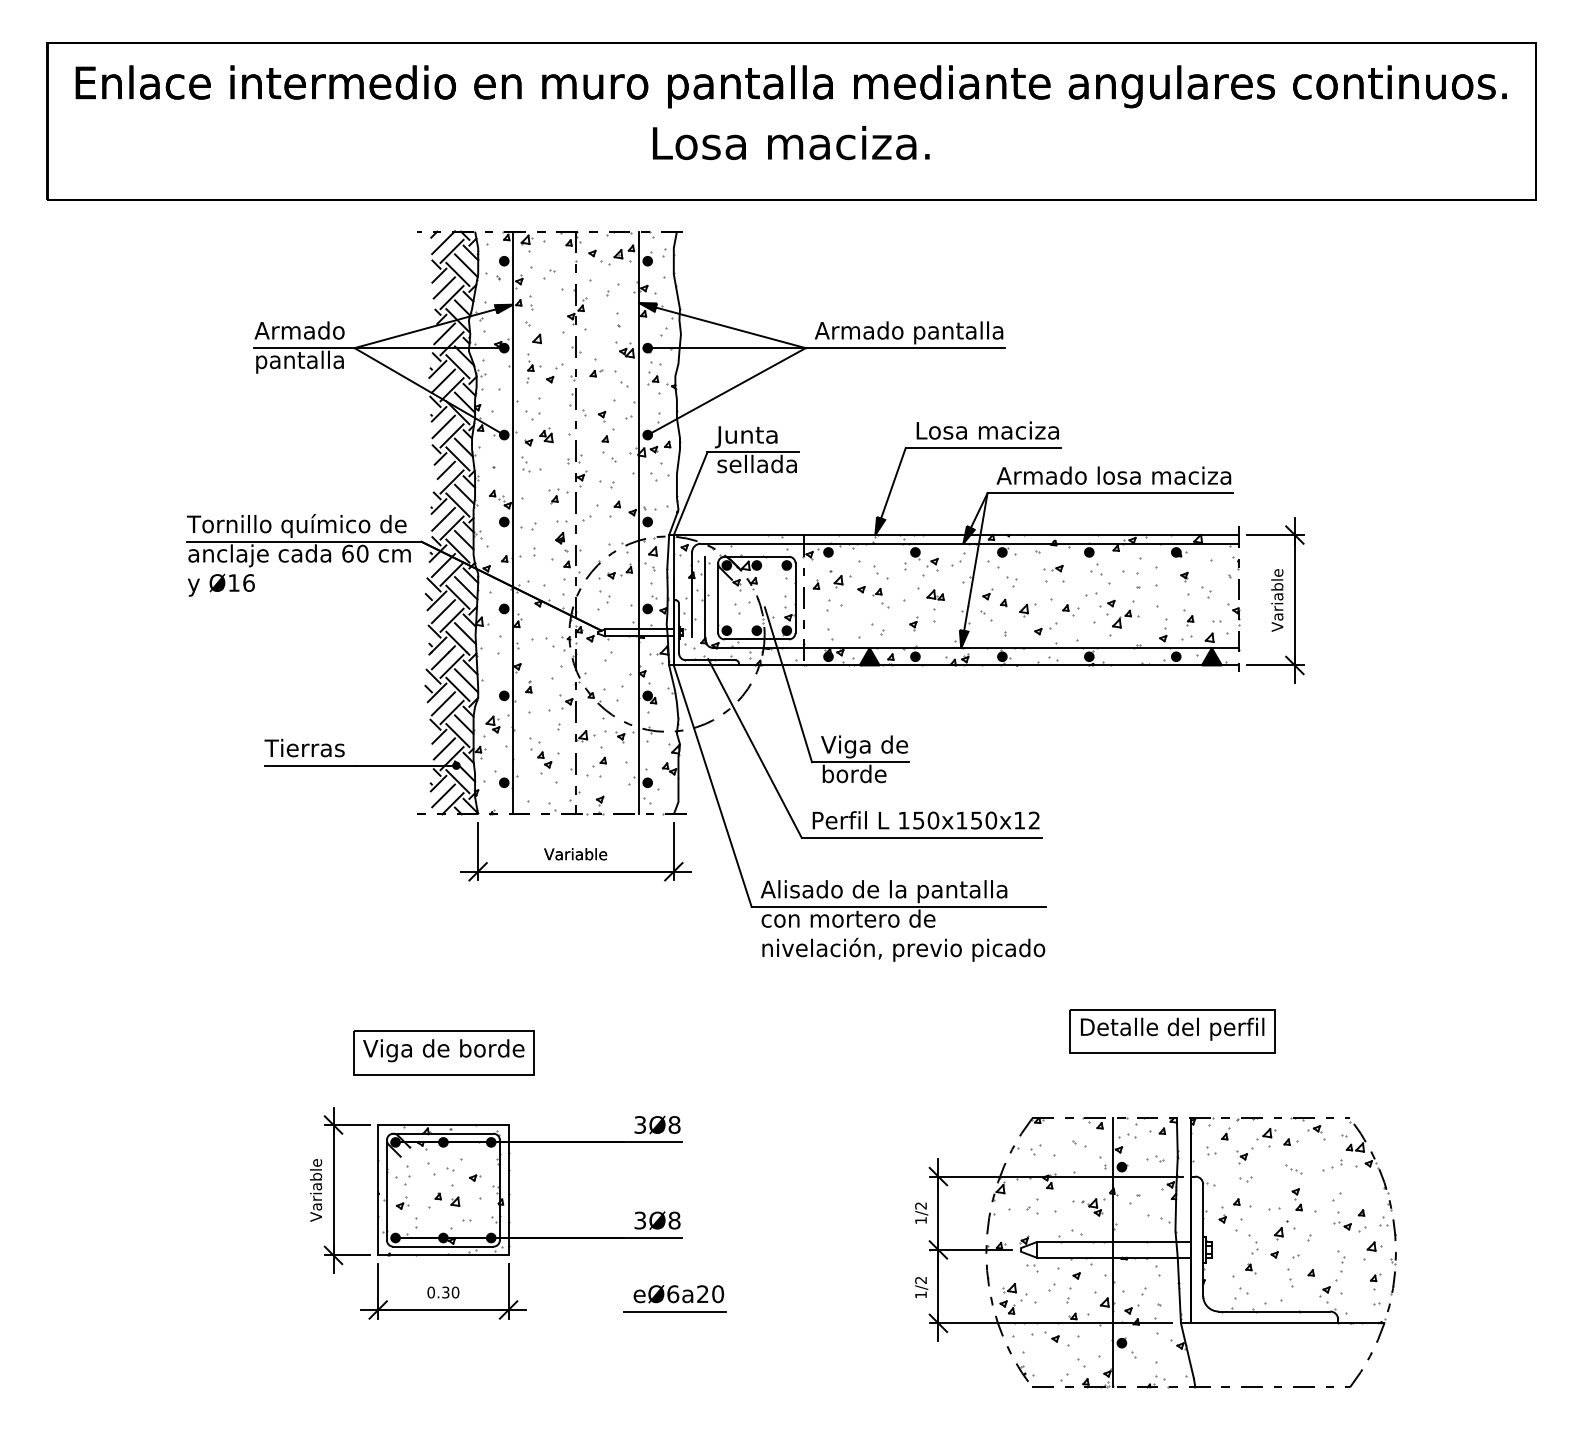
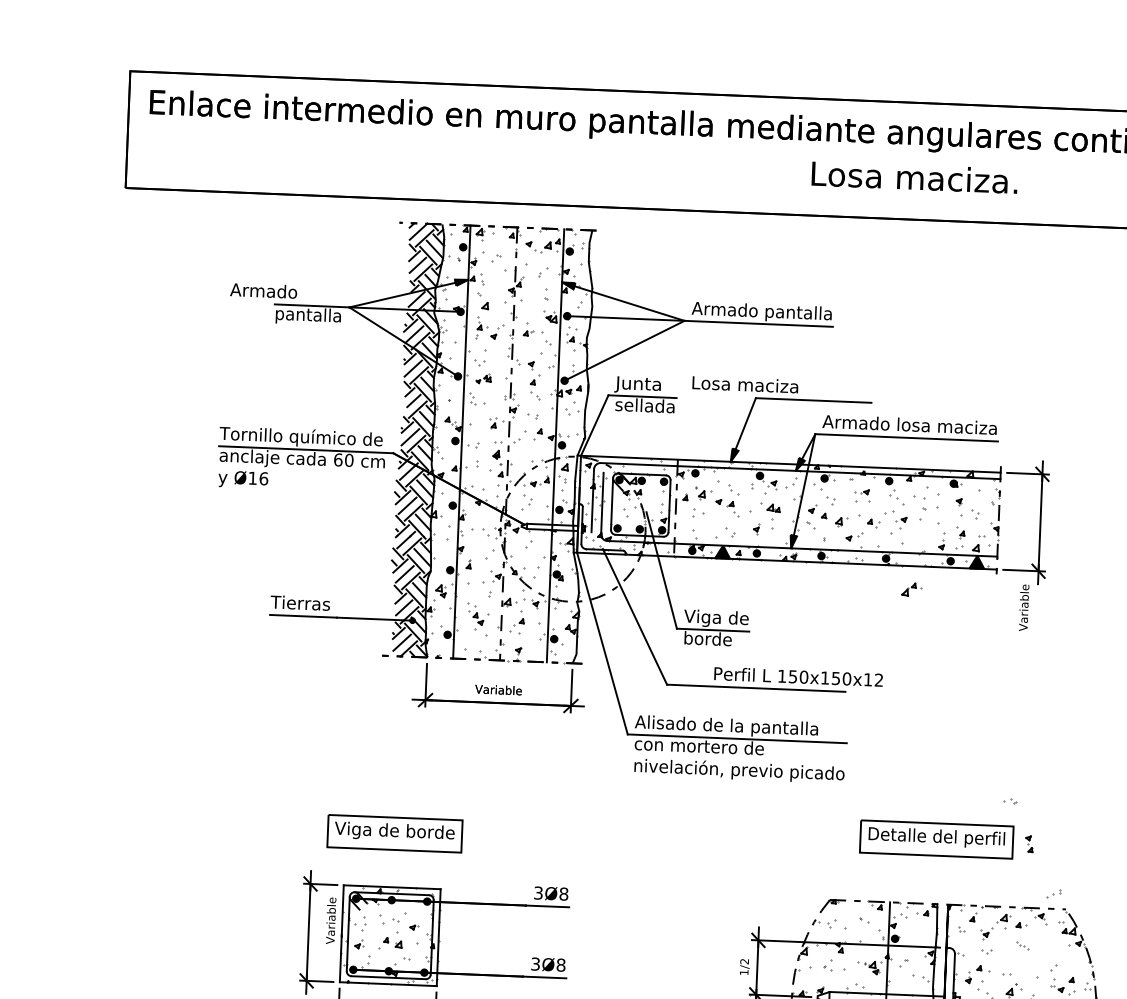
text: (791, 143) -> (914, 177), moved
text: (299, 330) -> (263, 290), moved
text: (987, 430) -> (745, 384), moved
part: (538, 436) -> (483, 378), size x0.7
text: (1277, 600) -> (1024, 607), moved
part: (1125, 618) -> (911, 589), moved
text: (925, 820) -> (798, 676), moved
part: (1155, 1158) -> (1010, 800), moved
part: (1332, 1165) -> (1053, 893), moved
text: (316, 1190) -> (331, 920), moved
part: (1296, 1199) -> (1028, 843), moved

